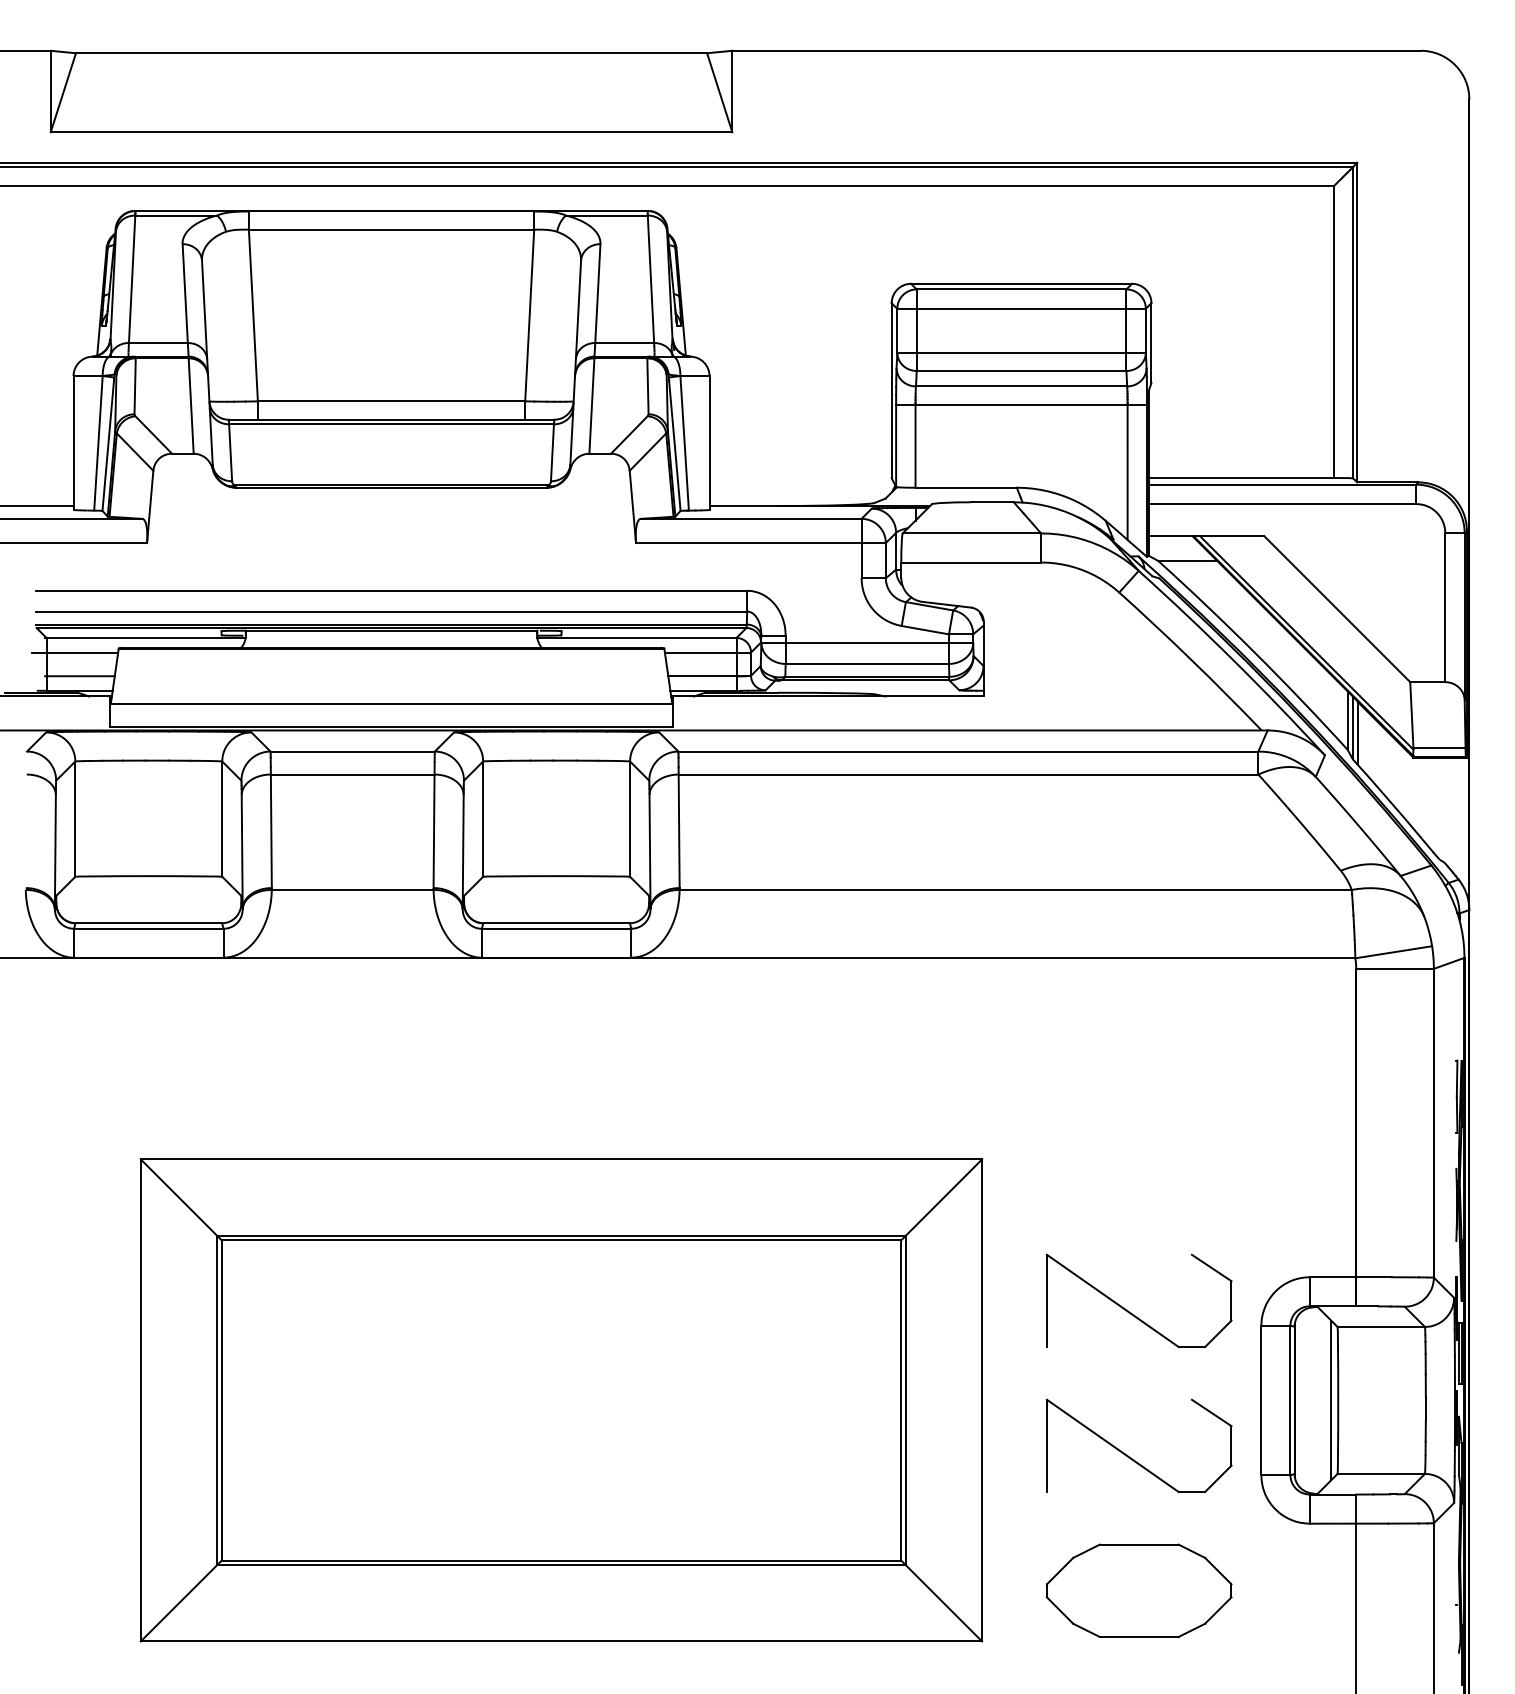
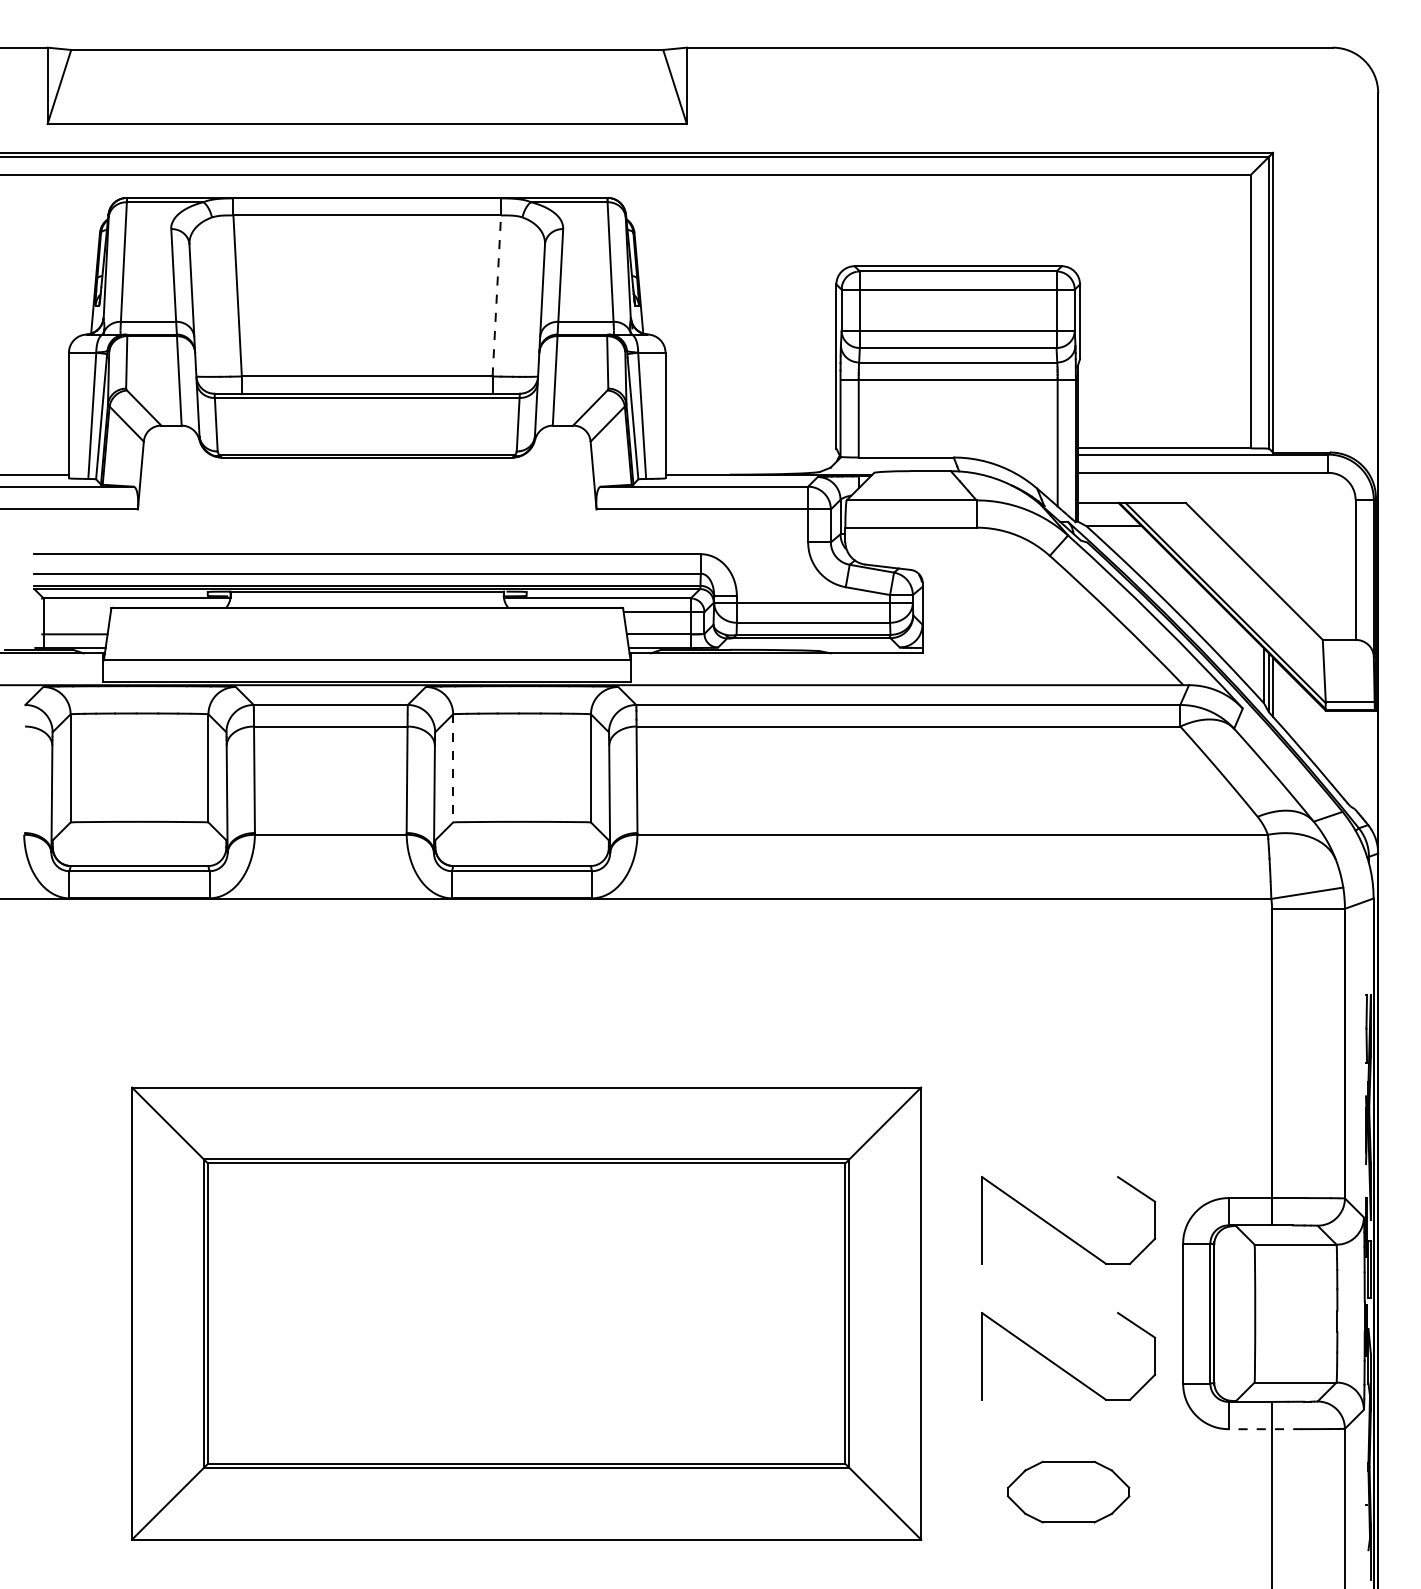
line: (529, 315) -> (496, 295), solid -> dashed
line: (75, 652) -> (70, 612), removed
line: (483, 819) -> (453, 768), solid -> dashed
line: (1331, 1400) -> (1248, 1313), removed
line: (1349, 1523) -> (1265, 1429), solid -> dashed
part: (1139, 1590) -> (1068, 1491), size x0.7

